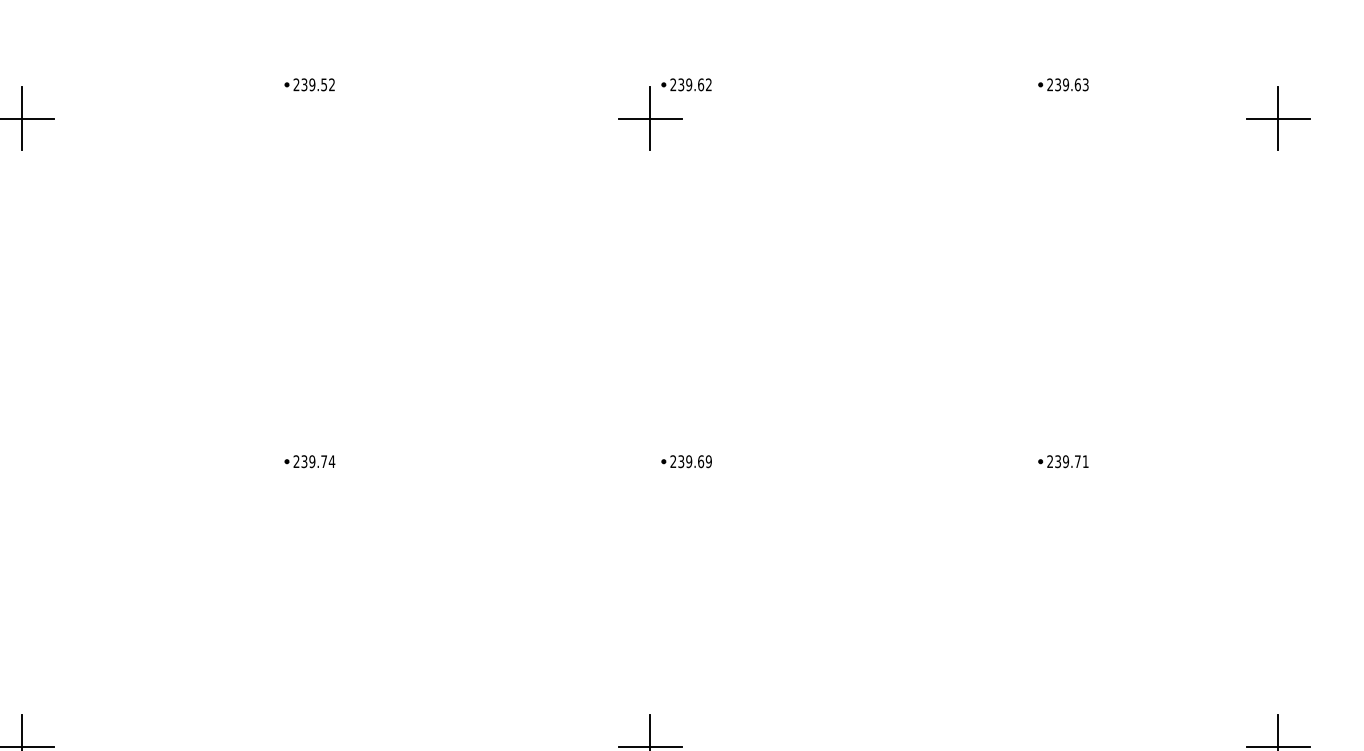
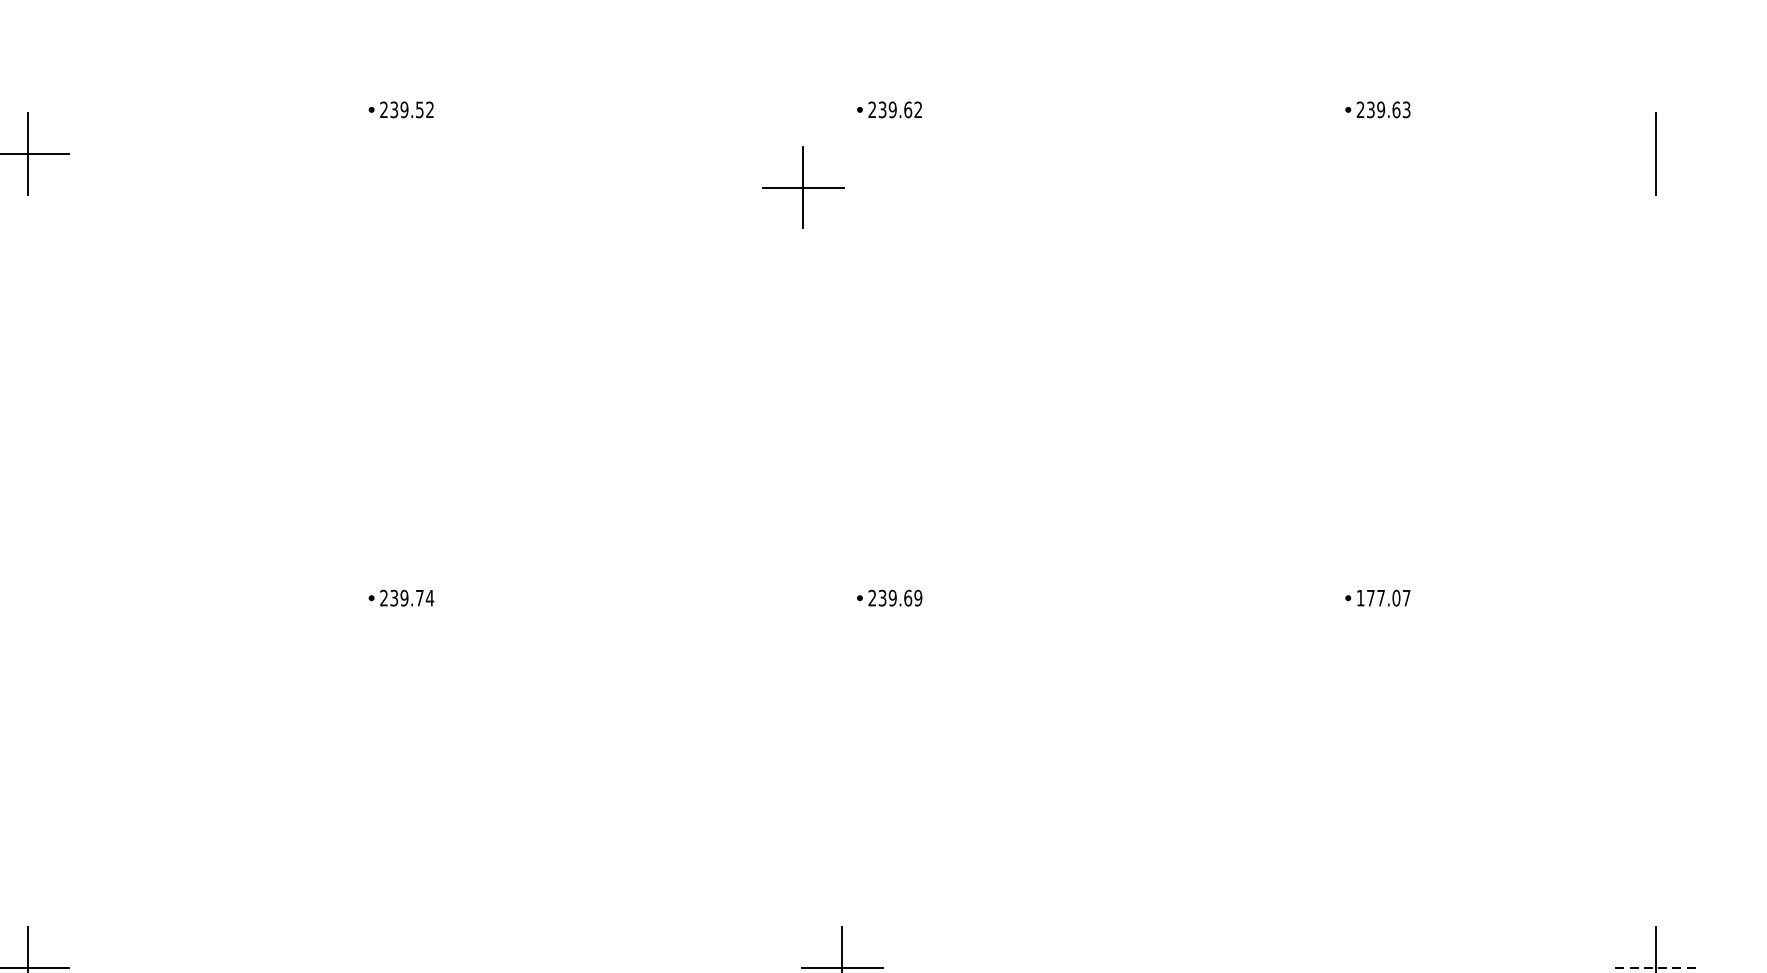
part: (650, 118) -> (803, 187), moved
line: (1277, 118) -> (1655, 153), removed
text: (1067, 461) -> (1383, 597), 239.71 -> 177.07
line: (1278, 746) -> (1656, 967), solid -> dashed

